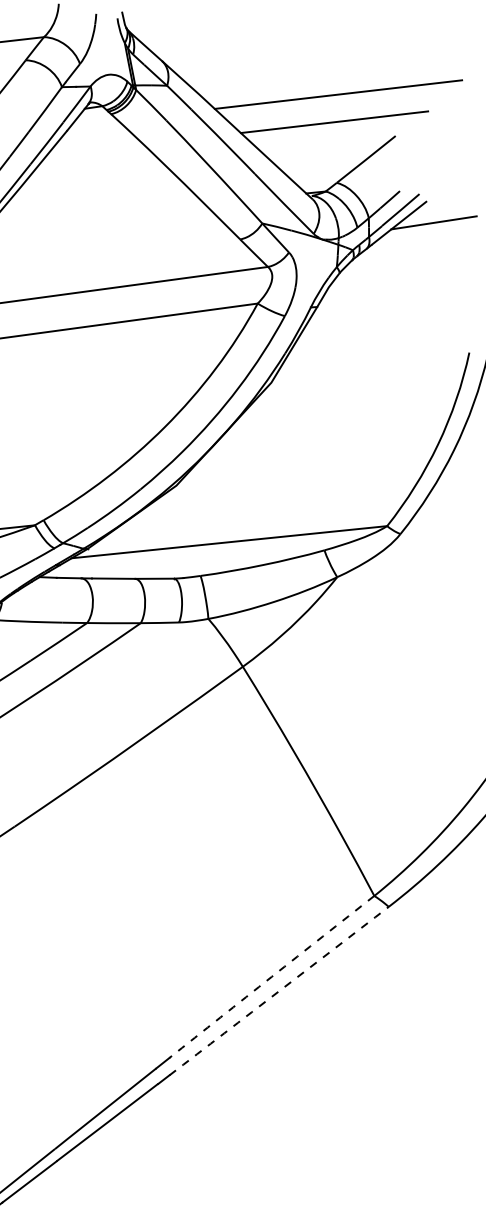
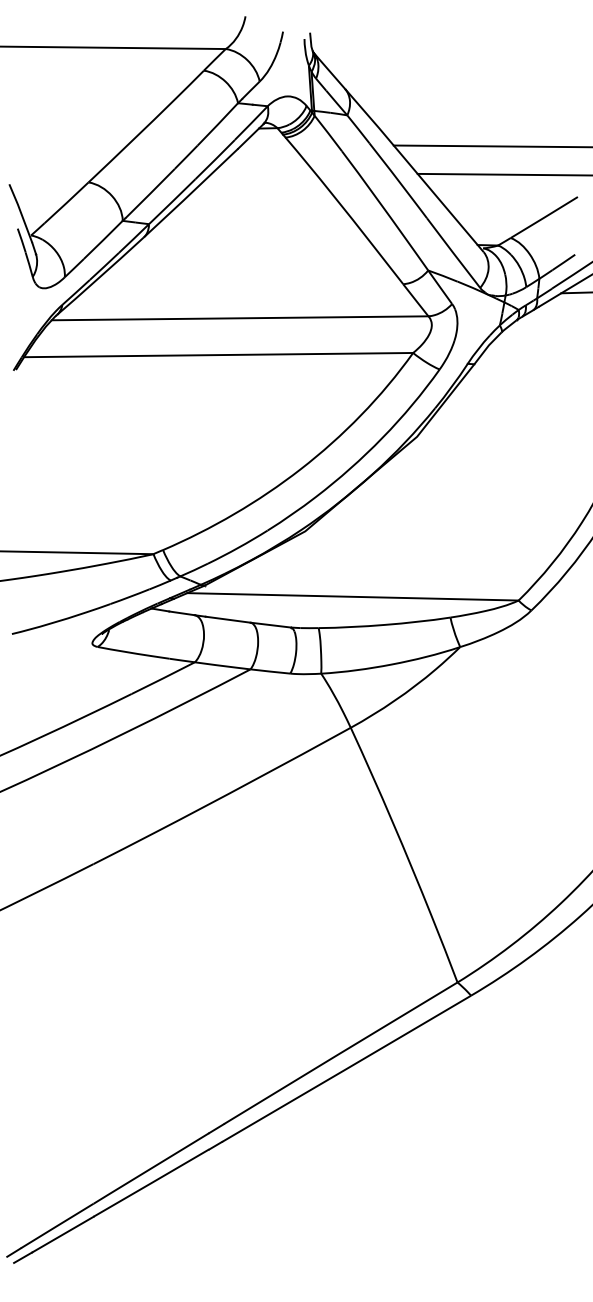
arc: (271, 977) -> (340, 1053), dashed -> solid
arc: (279, 990) -> (346, 1068), dashed -> solid

